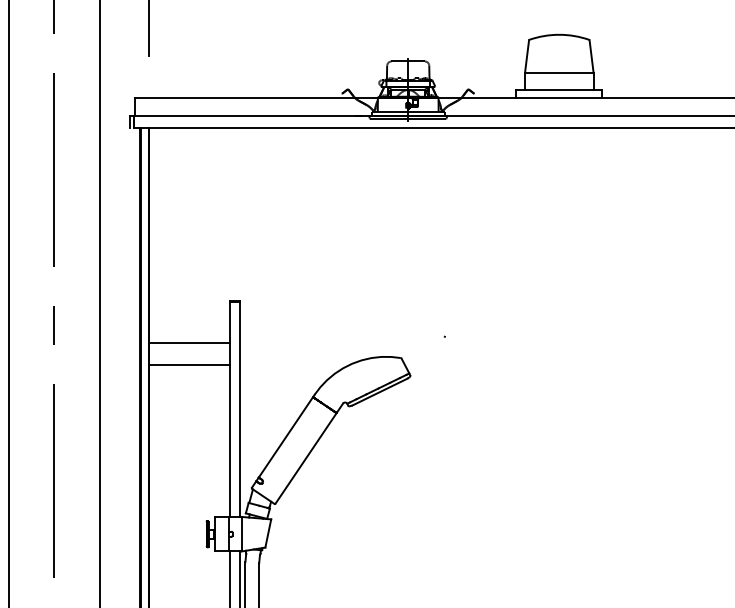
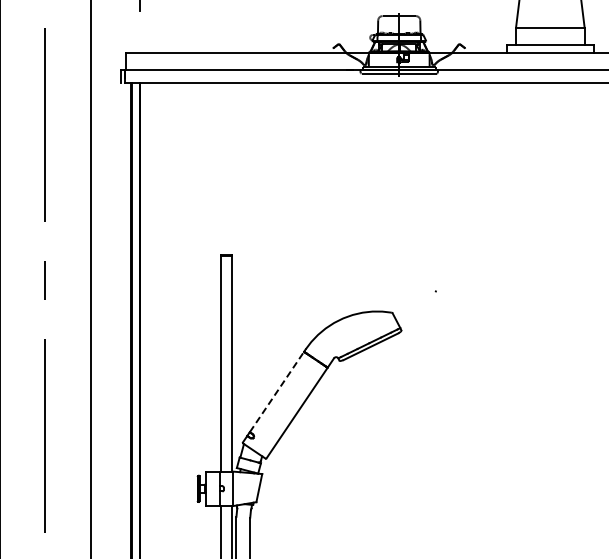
line: (189, 342) -> (180, 297), removed
line: (189, 364) -> (180, 319), removed
line: (286, 437) -> (277, 392), solid -> dashed

